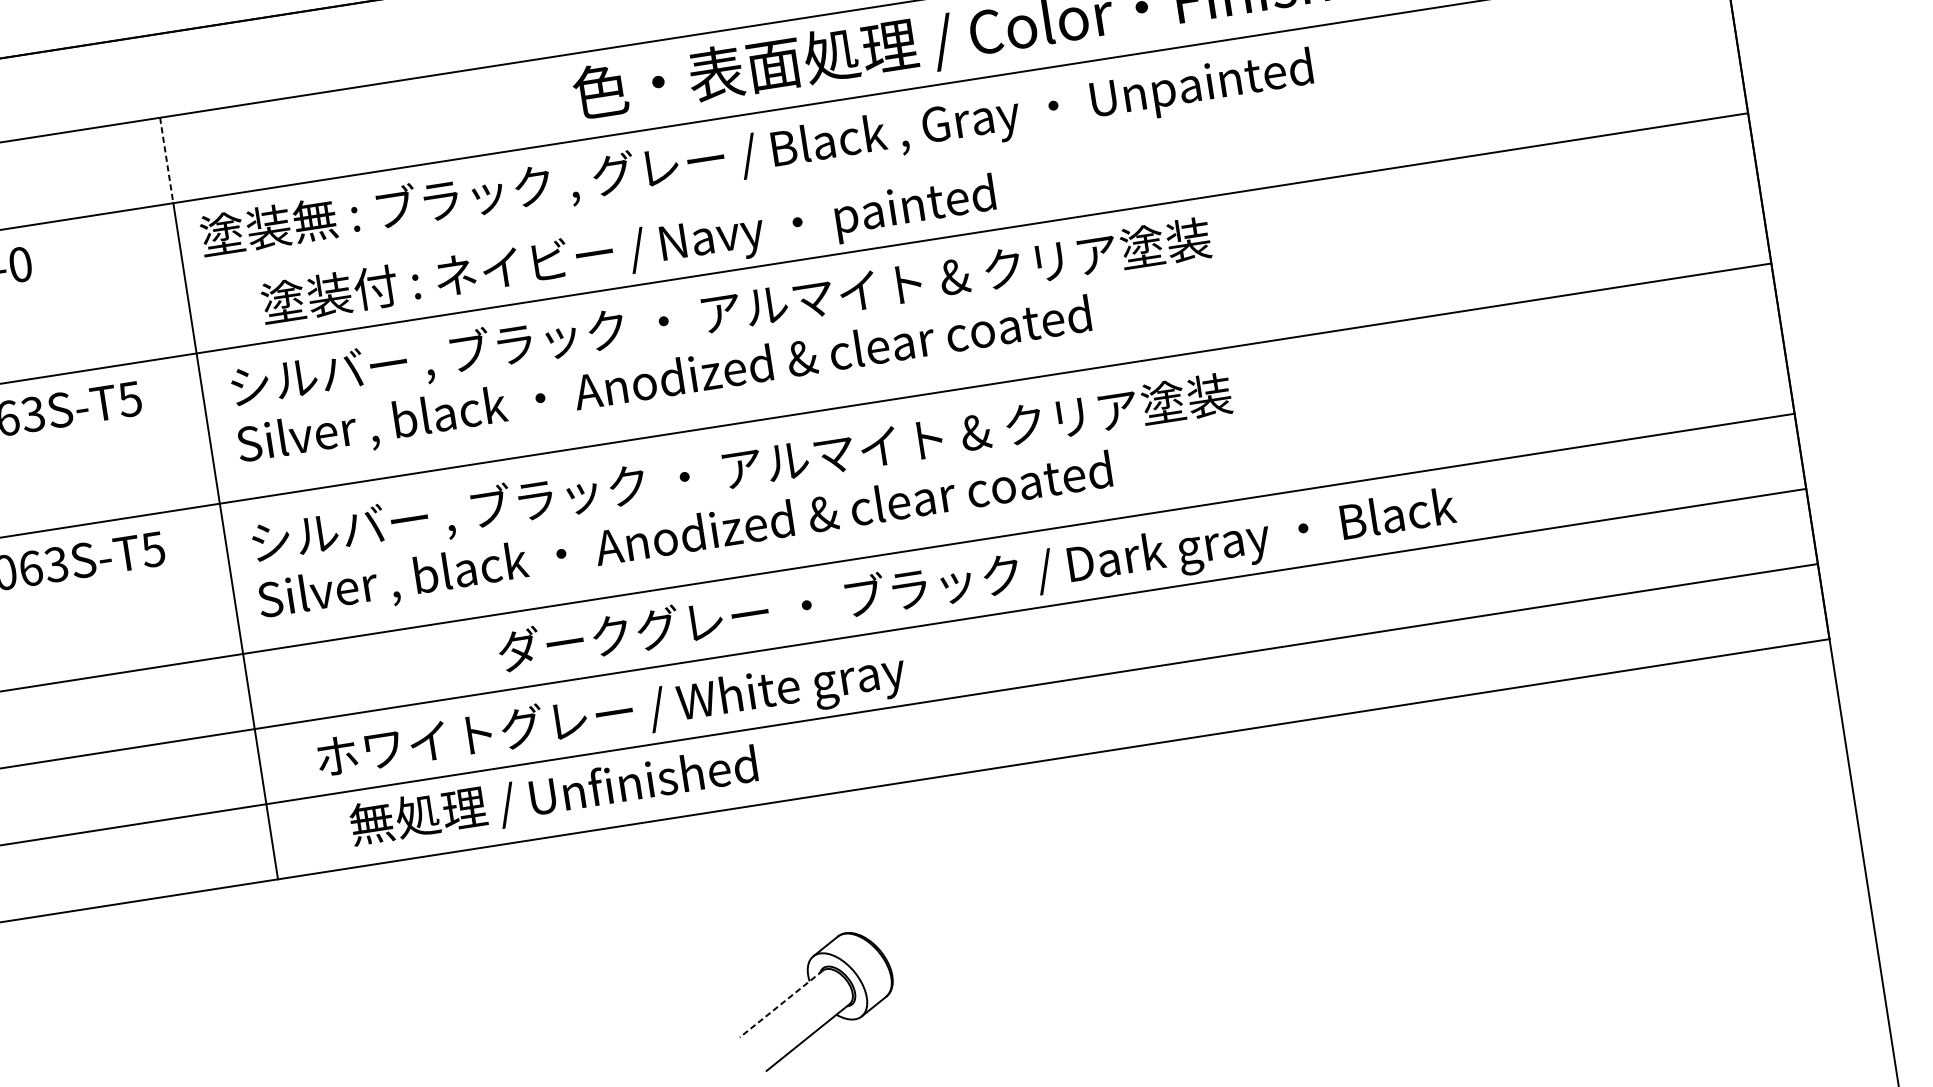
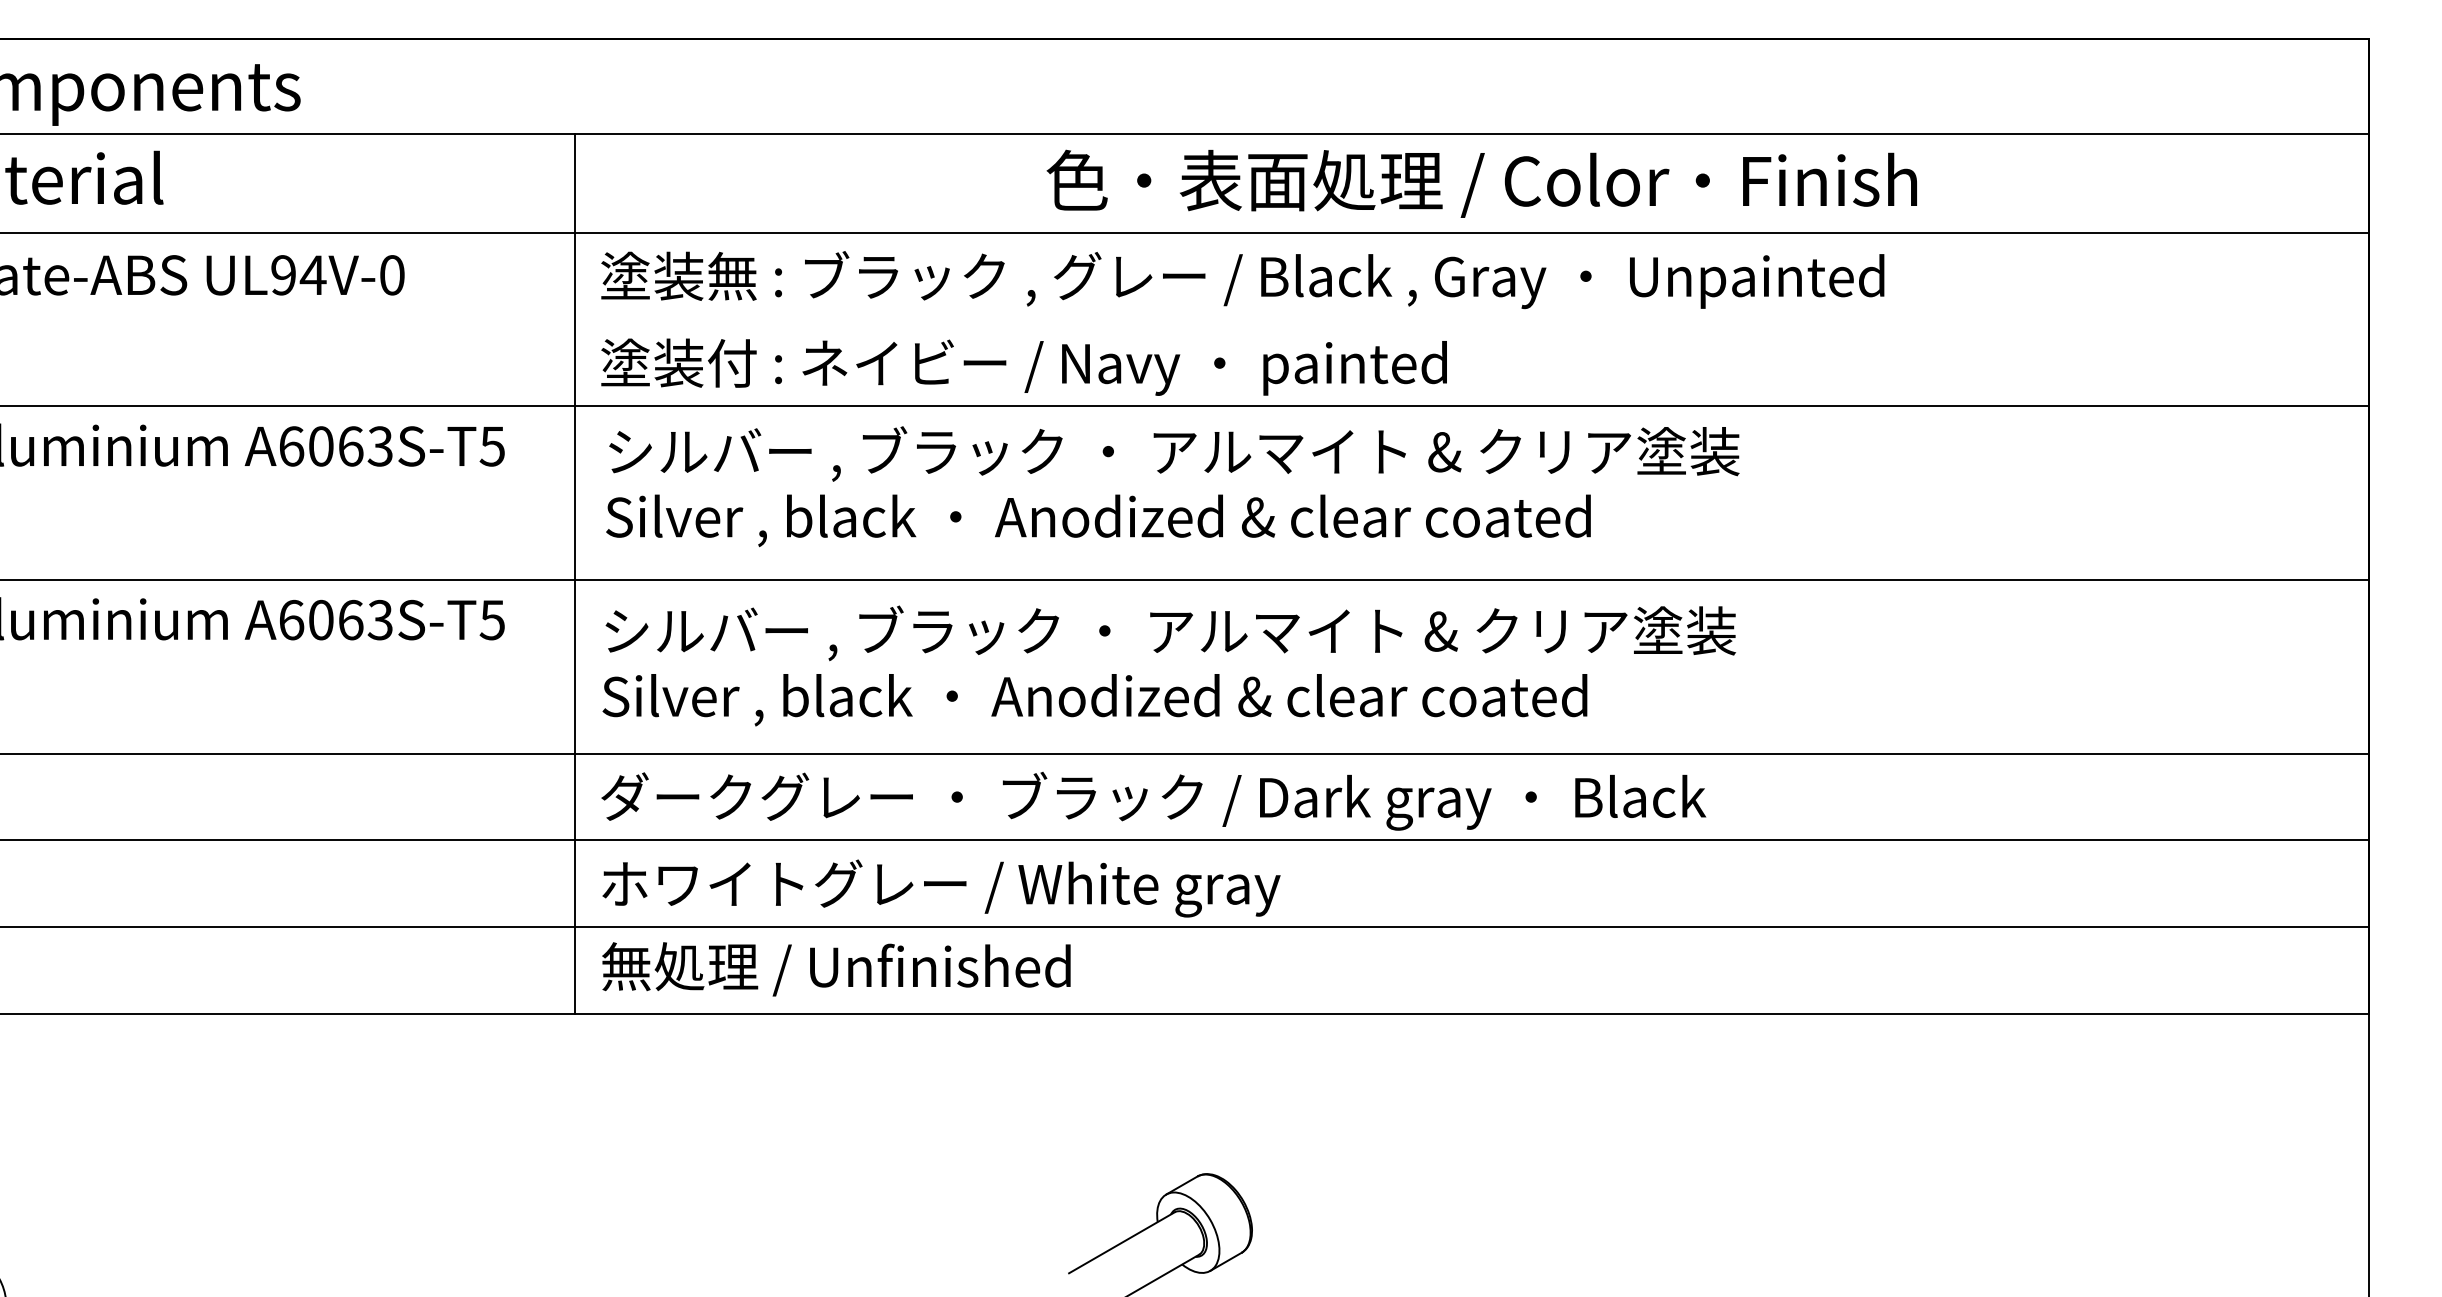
line: (166, 160) -> (575, 183), dashed -> solid
text: (628, 251) -> (1023, 366), moved
text: (977, 582) -> (1153, 801), moved
text: (611, 717) -> (941, 888), moved
text: (554, 797) -> (836, 969), moved
line: (781, 1003) -> (1121, 1242), dashed -> solid

